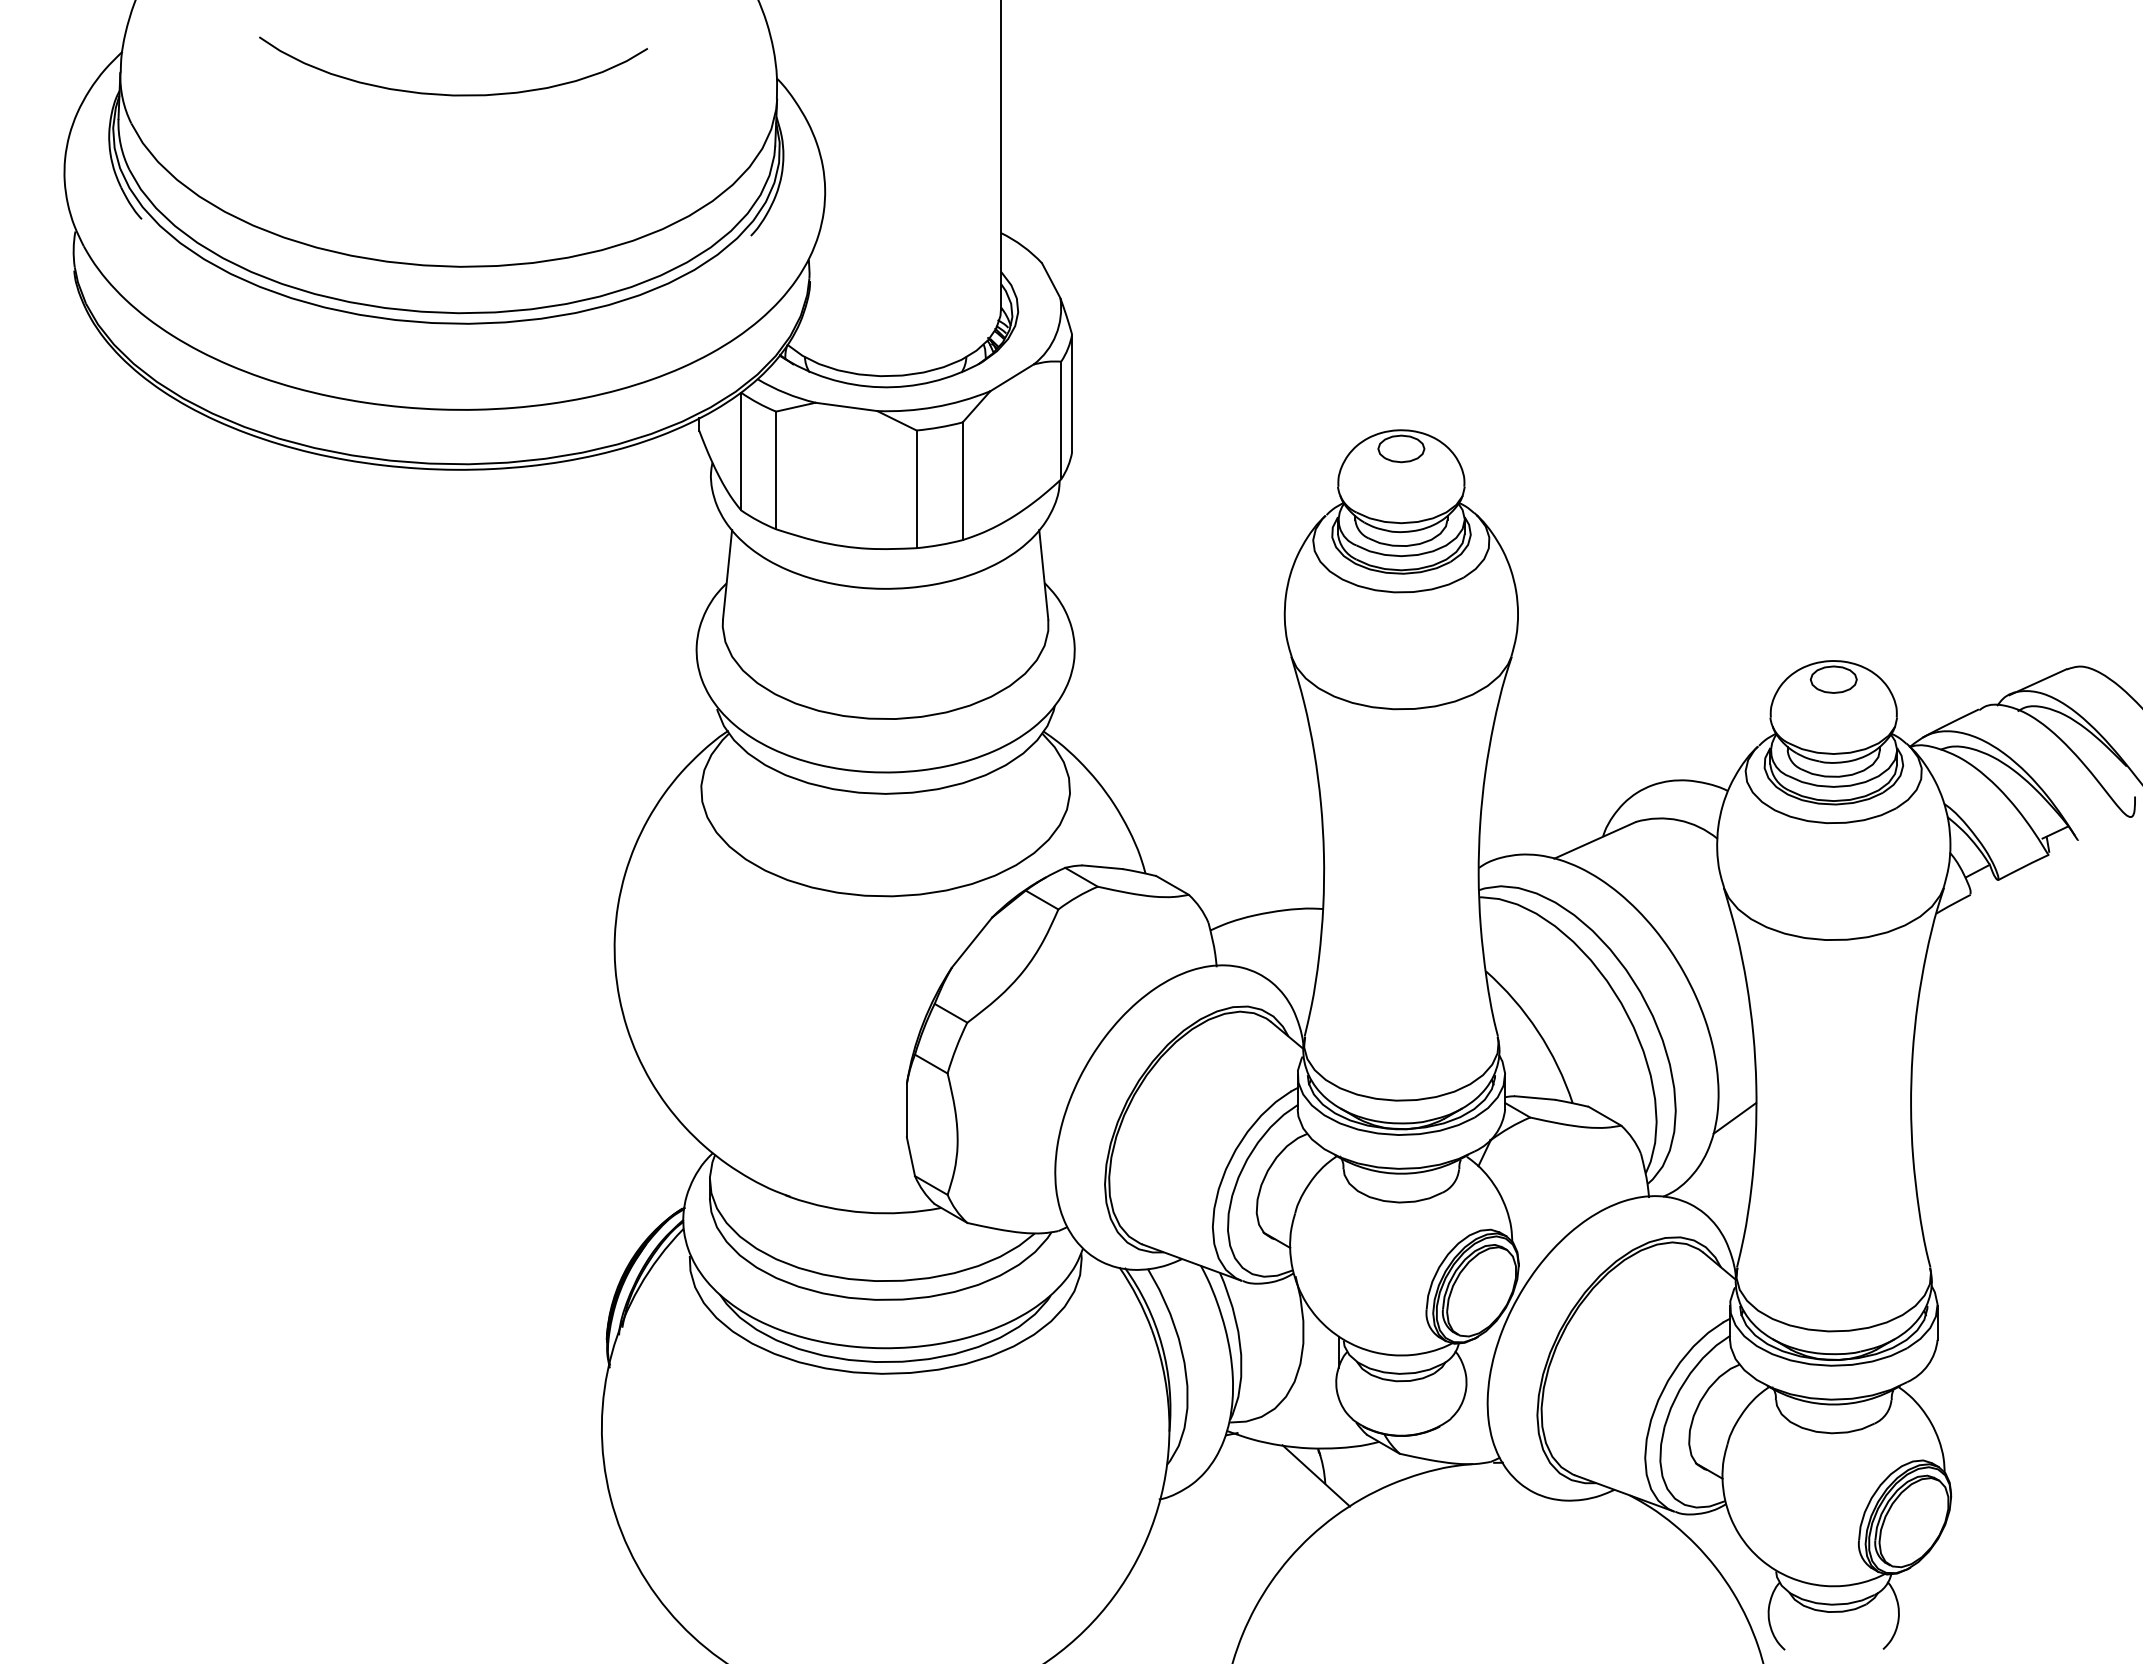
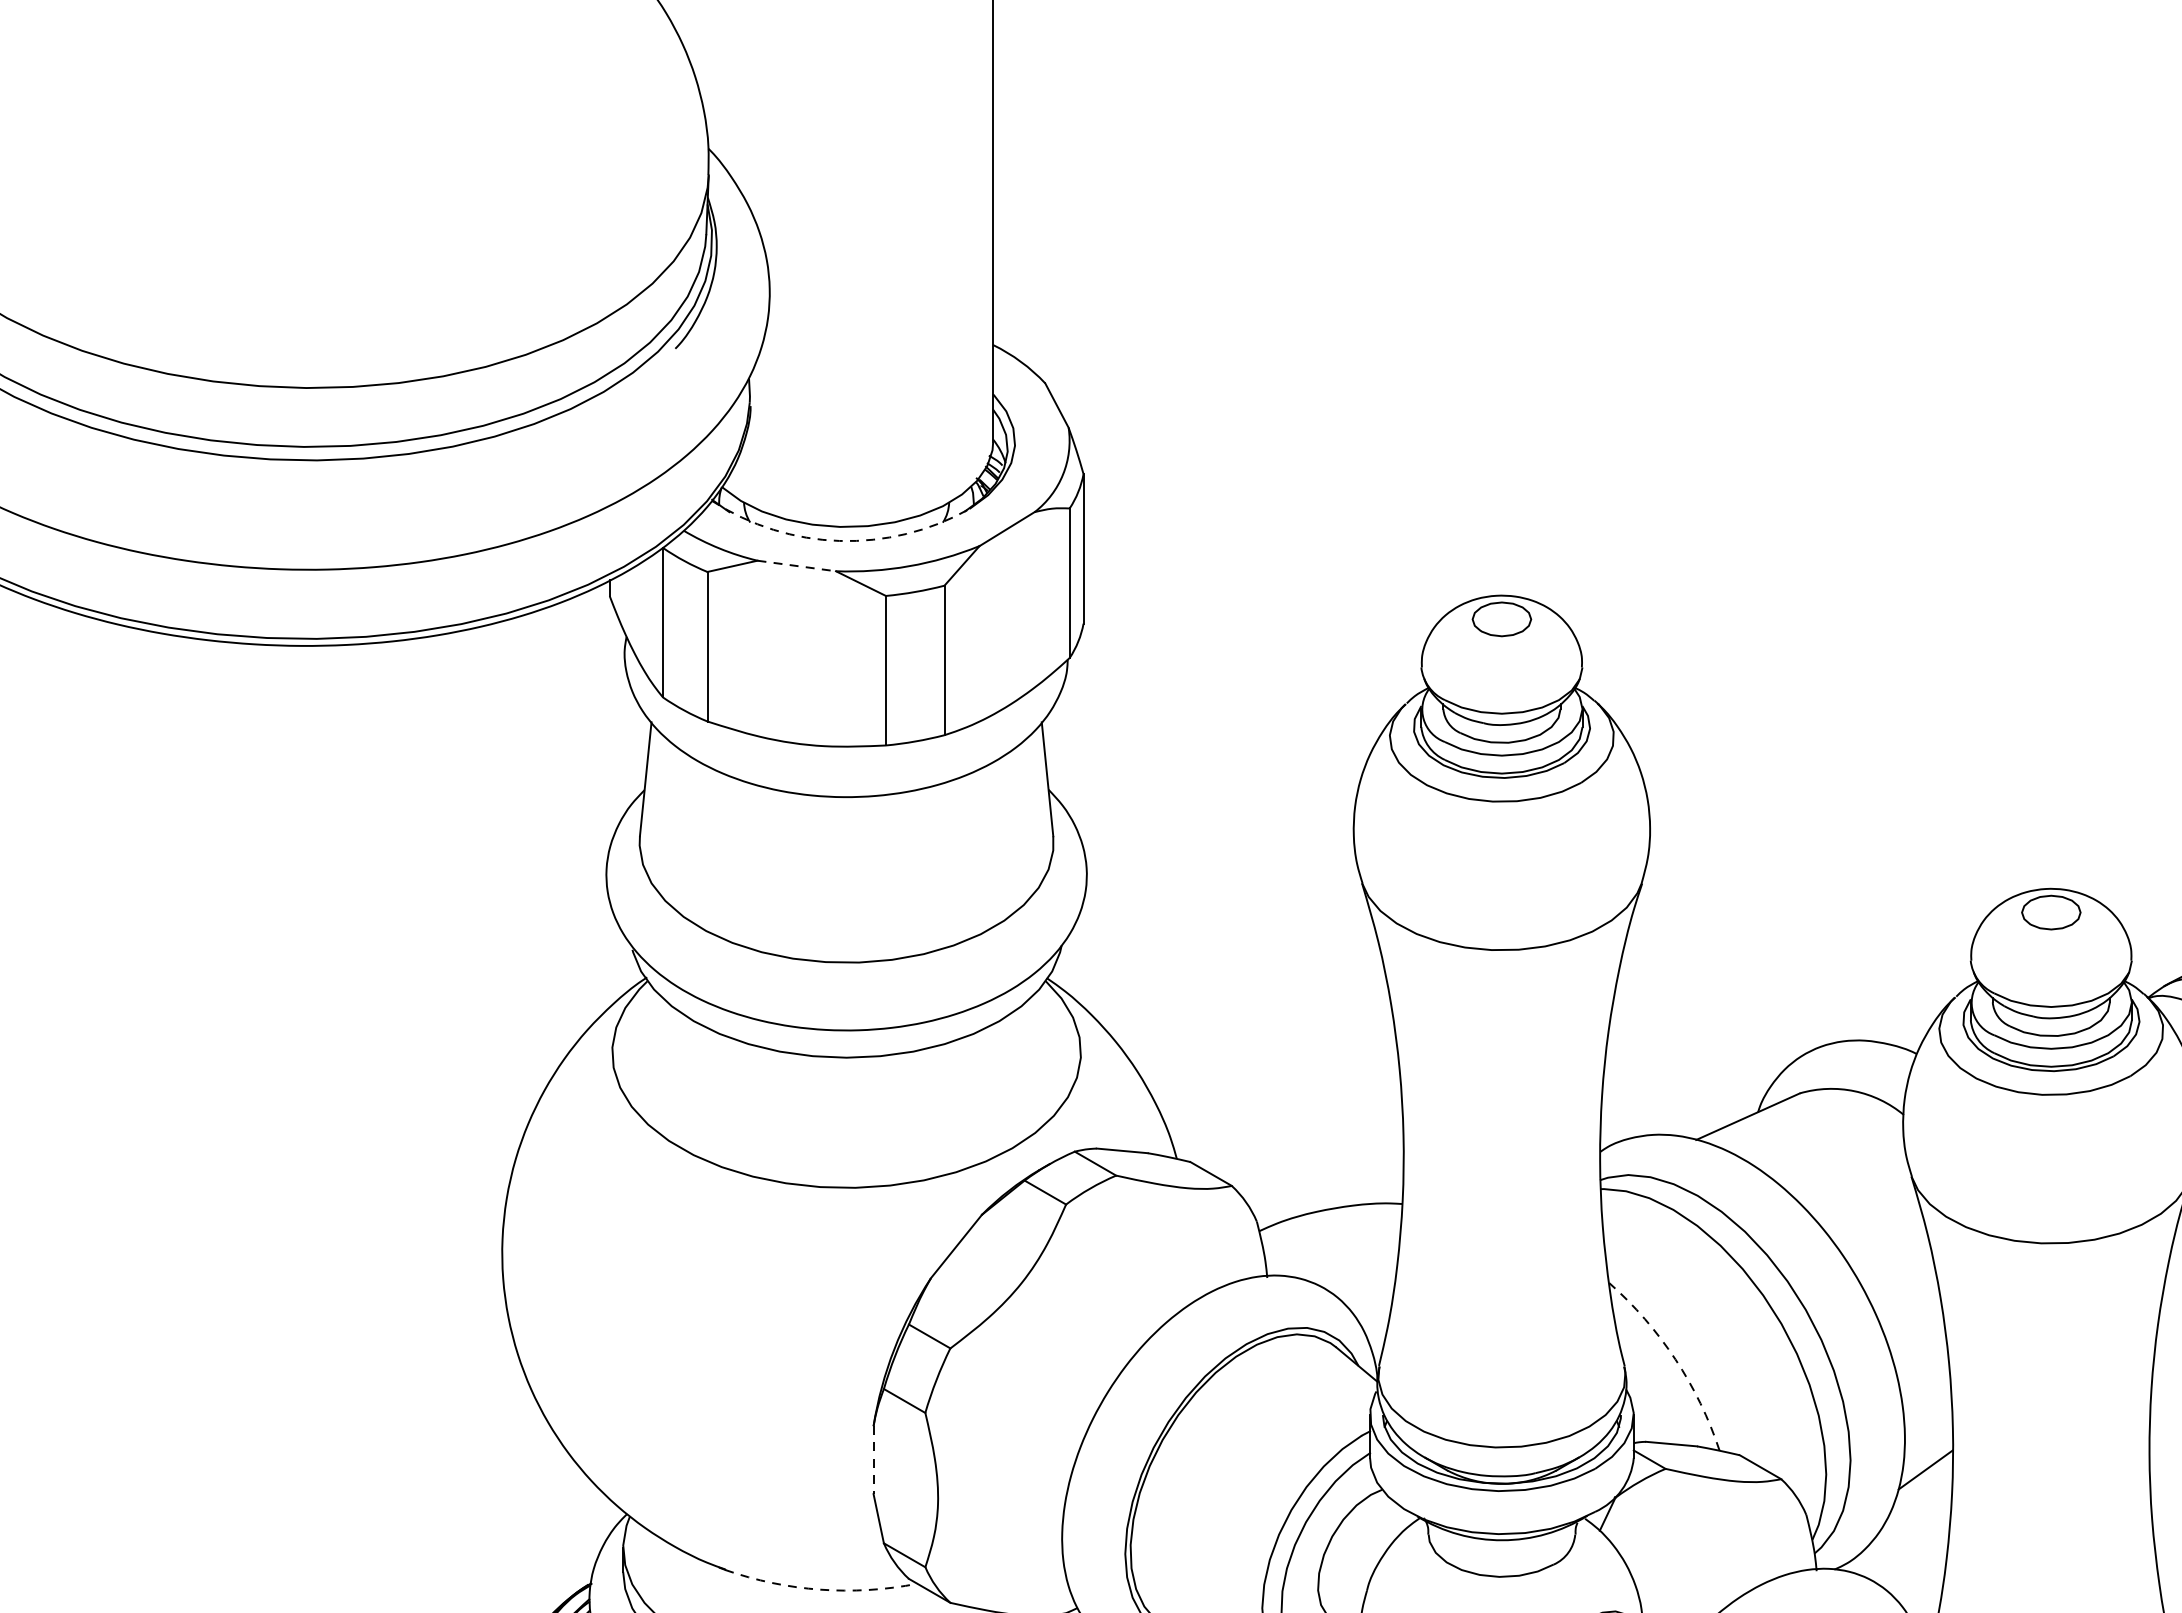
curve: (453, 94) -> (297, 169), removed
arc: (880, 387) -> (840, 541), solid -> dashed
line: (846, 406) -> (796, 565), solid -> dashed
arc: (1538, 1031) -> (1676, 1359), solid -> dashed
line: (906, 1110) -> (873, 1459), solid -> dashed
arc: (864, 1212) -> (819, 1589), solid -> dashed

